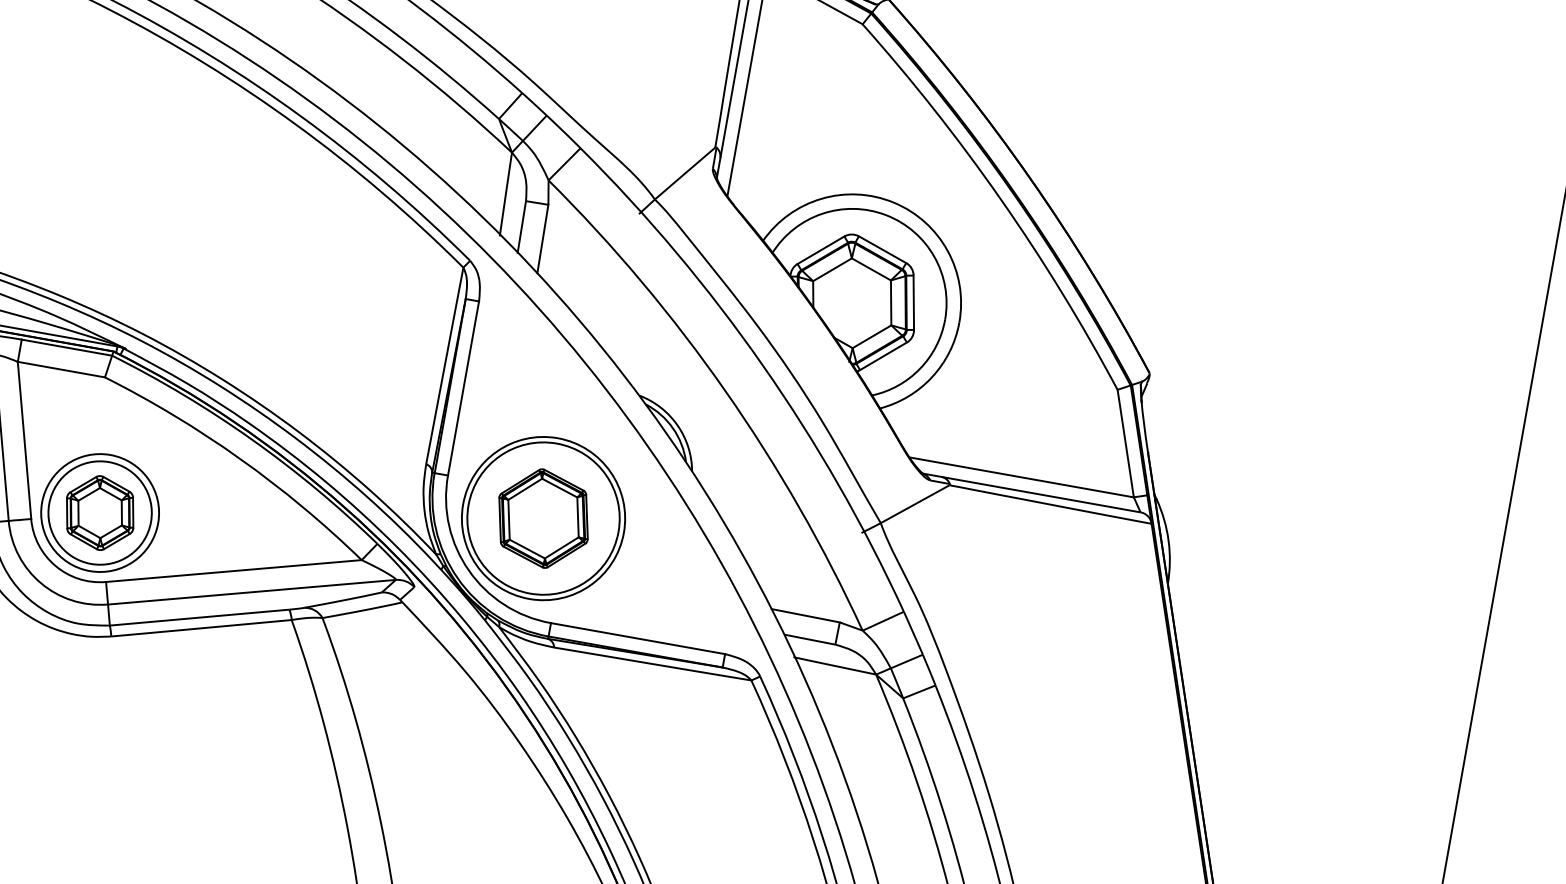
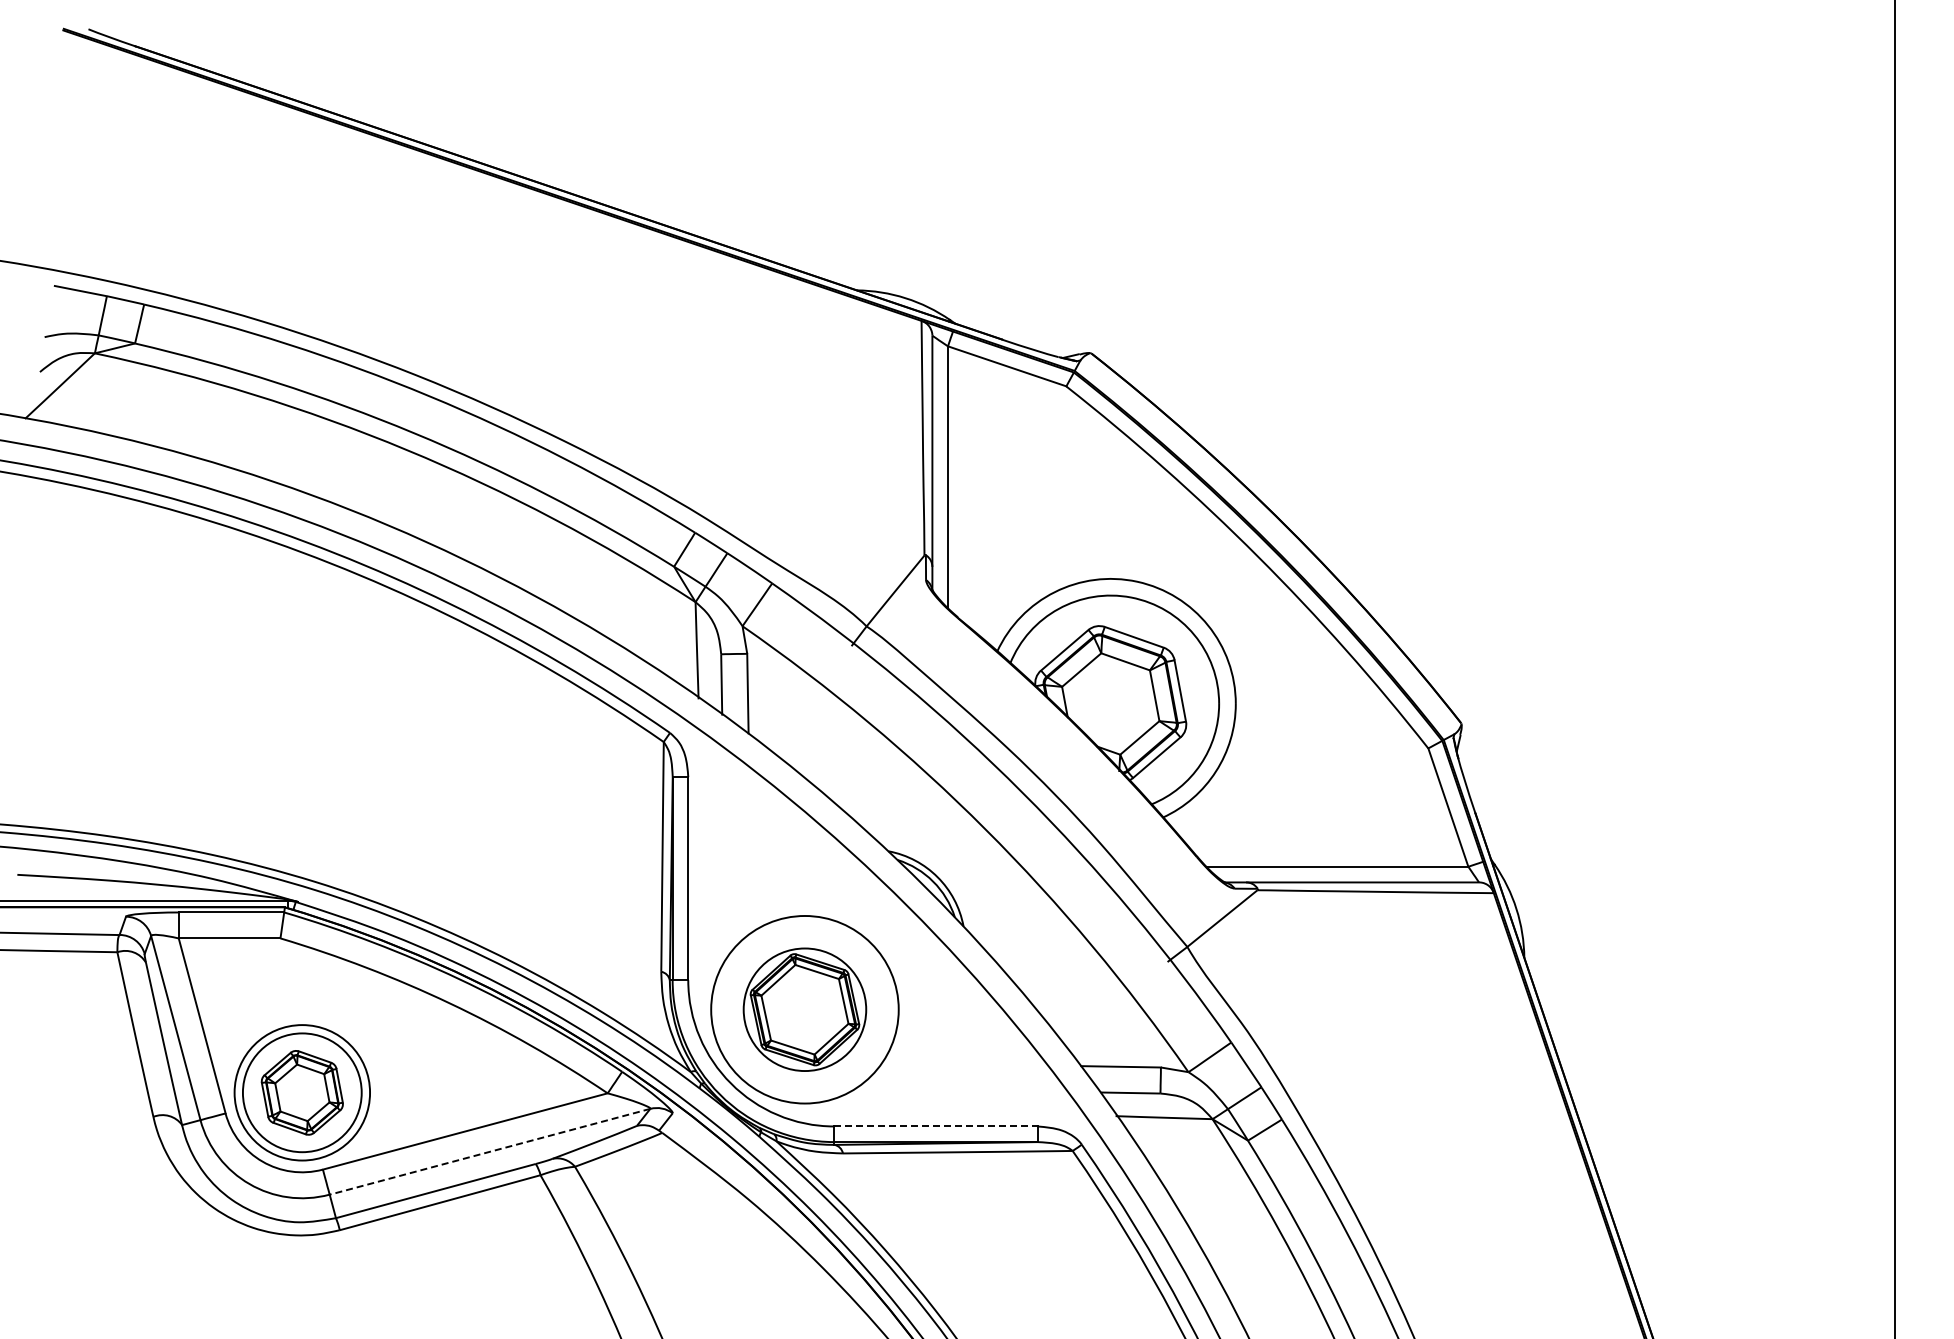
circle: (543, 518) -> (804, 1009), size x0.7
line: (252, 592) -> (490, 1151), solid -> dashed
line: (638, 638) -> (936, 1126), solid -> dashed

